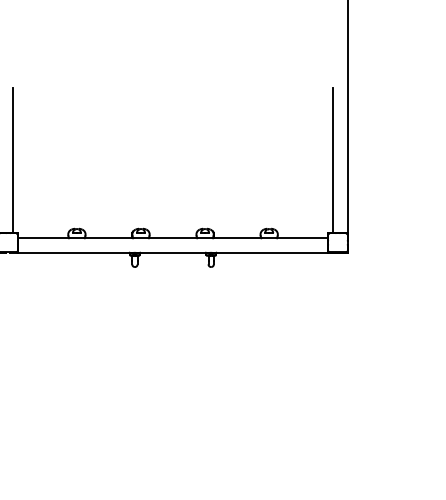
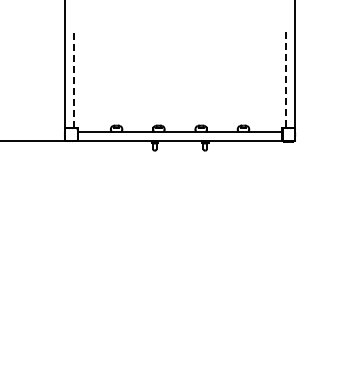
line: (13, 160) -> (74, 80), solid -> dashed
line: (332, 160) -> (285, 80), solid -> dashed

